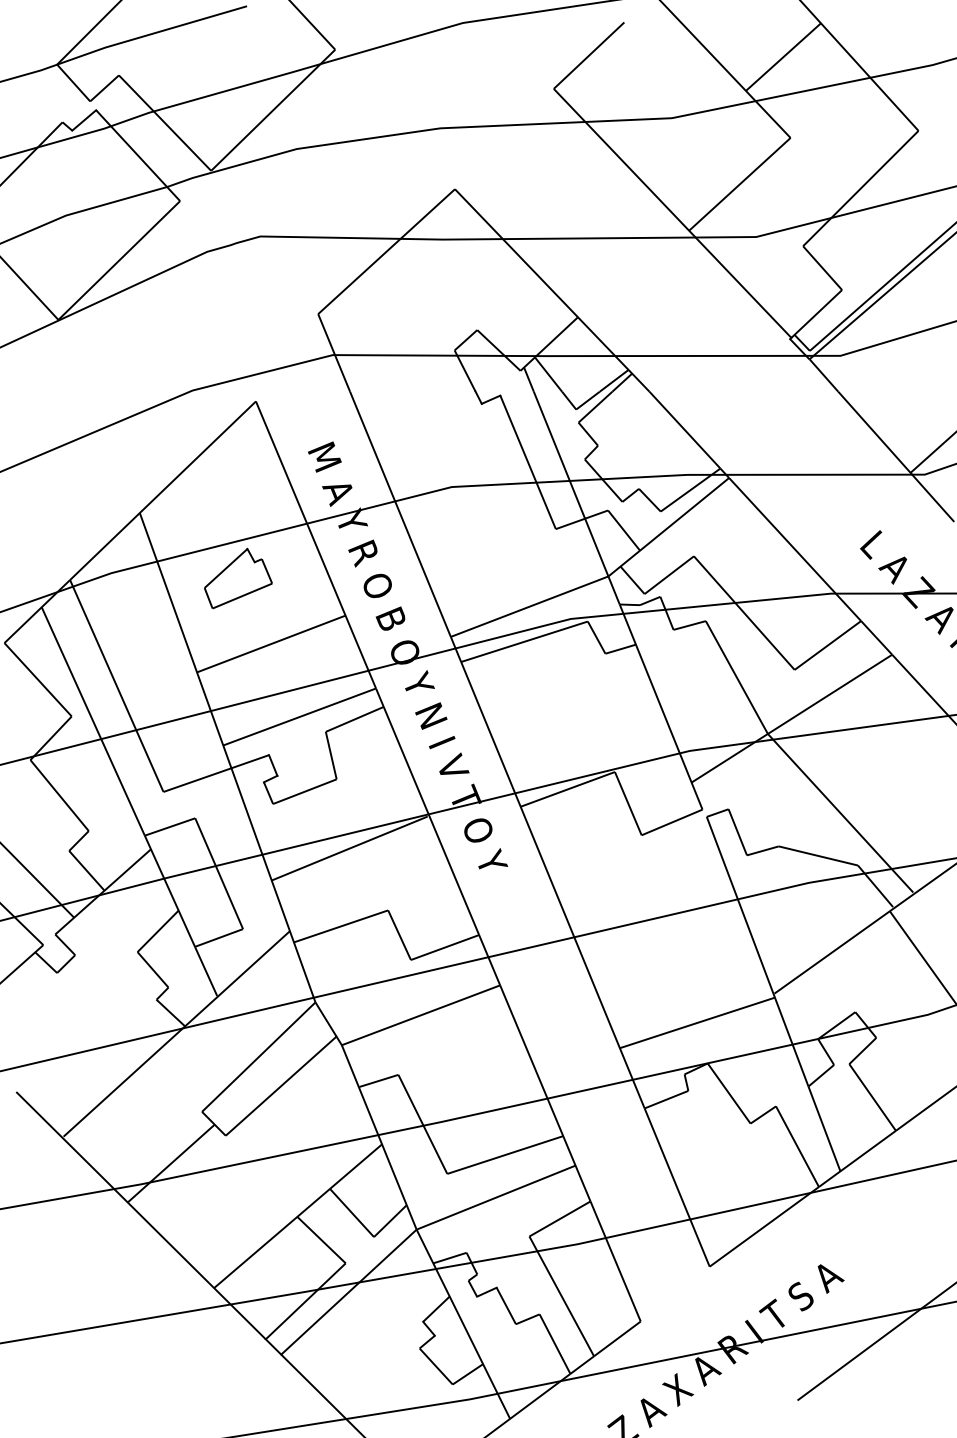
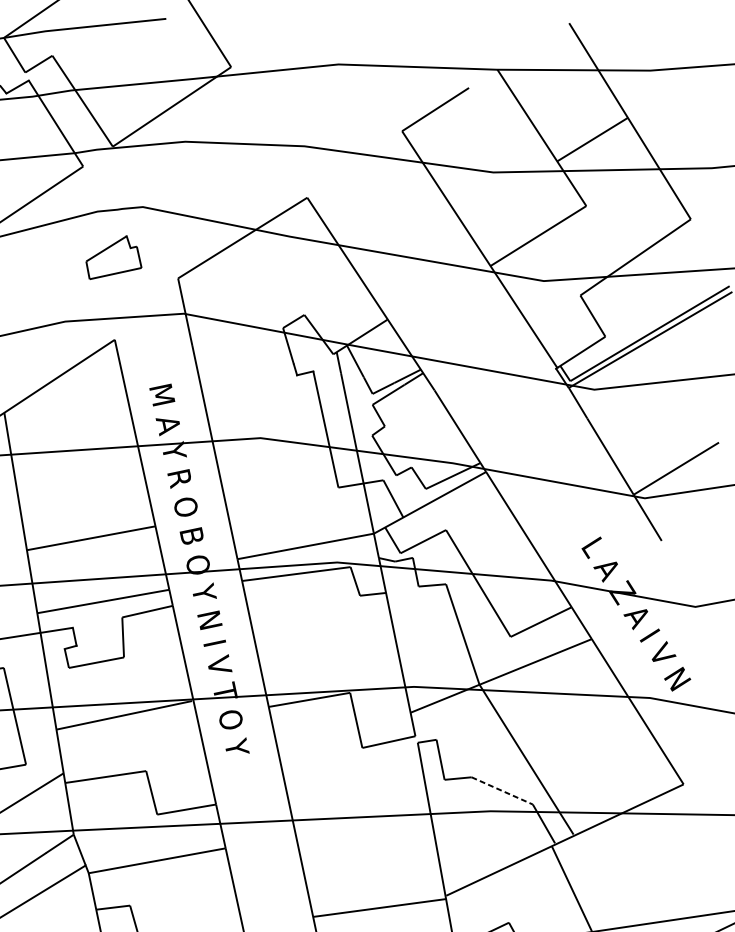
part: (238, 578) -> (115, 258), moved
line: (819, 856) -> (503, 791), solid -> dashed

